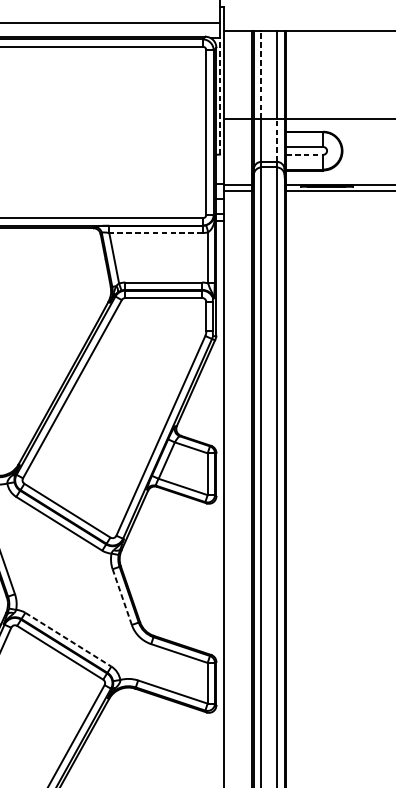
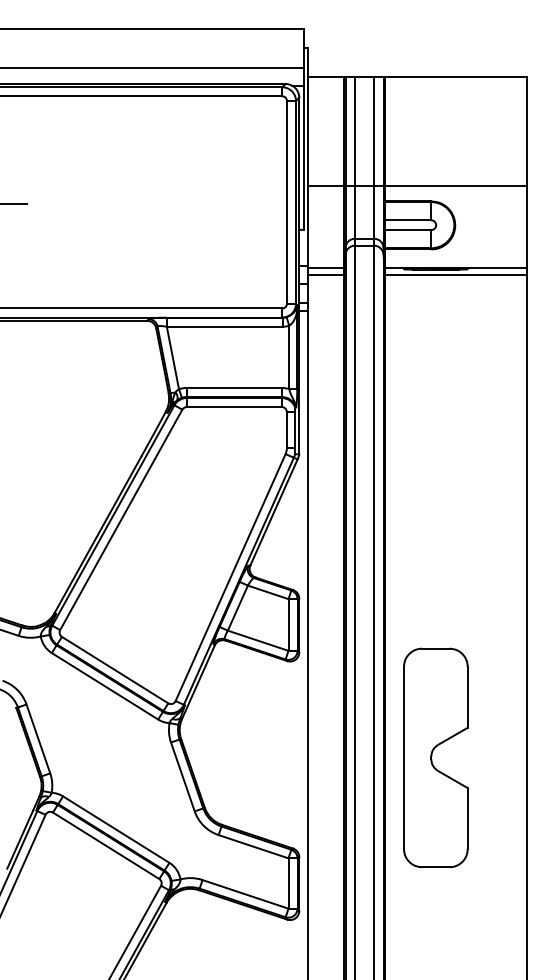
line: (261, 75) -> (354, 131), dashed -> solid
line: (219, 96) -> (303, 157), dashed -> solid
line: (277, 139) -> (374, 211), dashed -> solid
line: (304, 155) -> (408, 230), dashed -> solid
line: (155, 232) -> (224, 326), dashed -> solid
part: (326, 581) -> (435, 757), added
line: (121, 596) -> (182, 776), dashed -> solid
line: (68, 639) -> (116, 829), dashed -> solid

